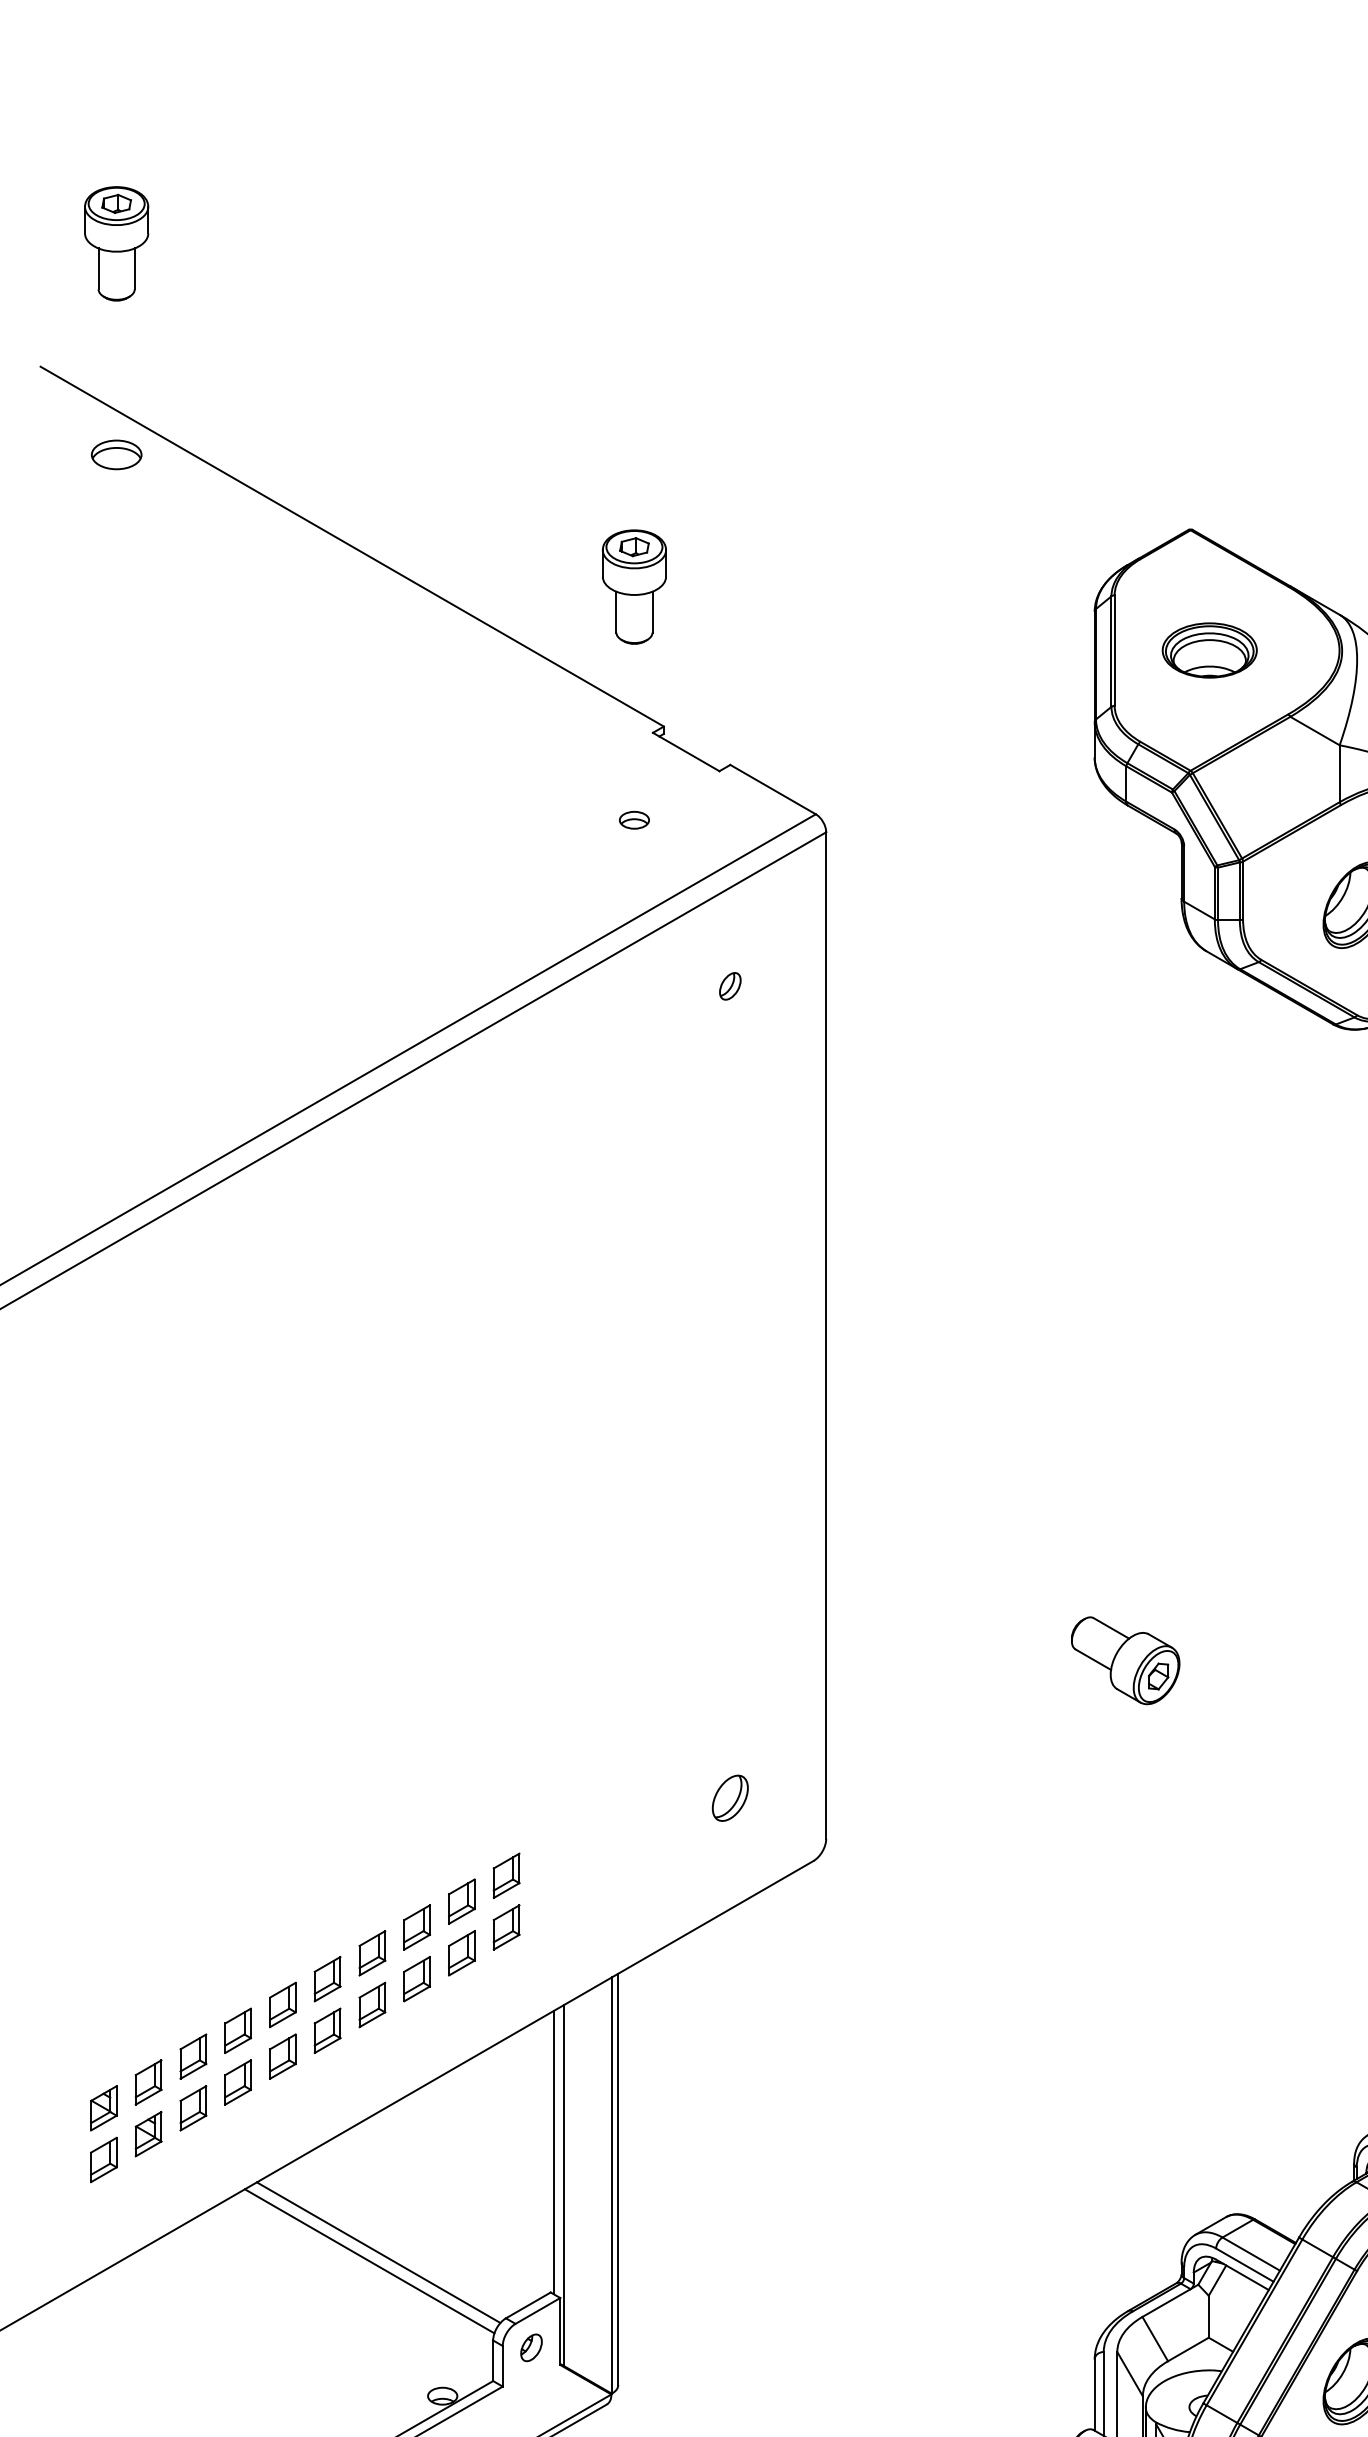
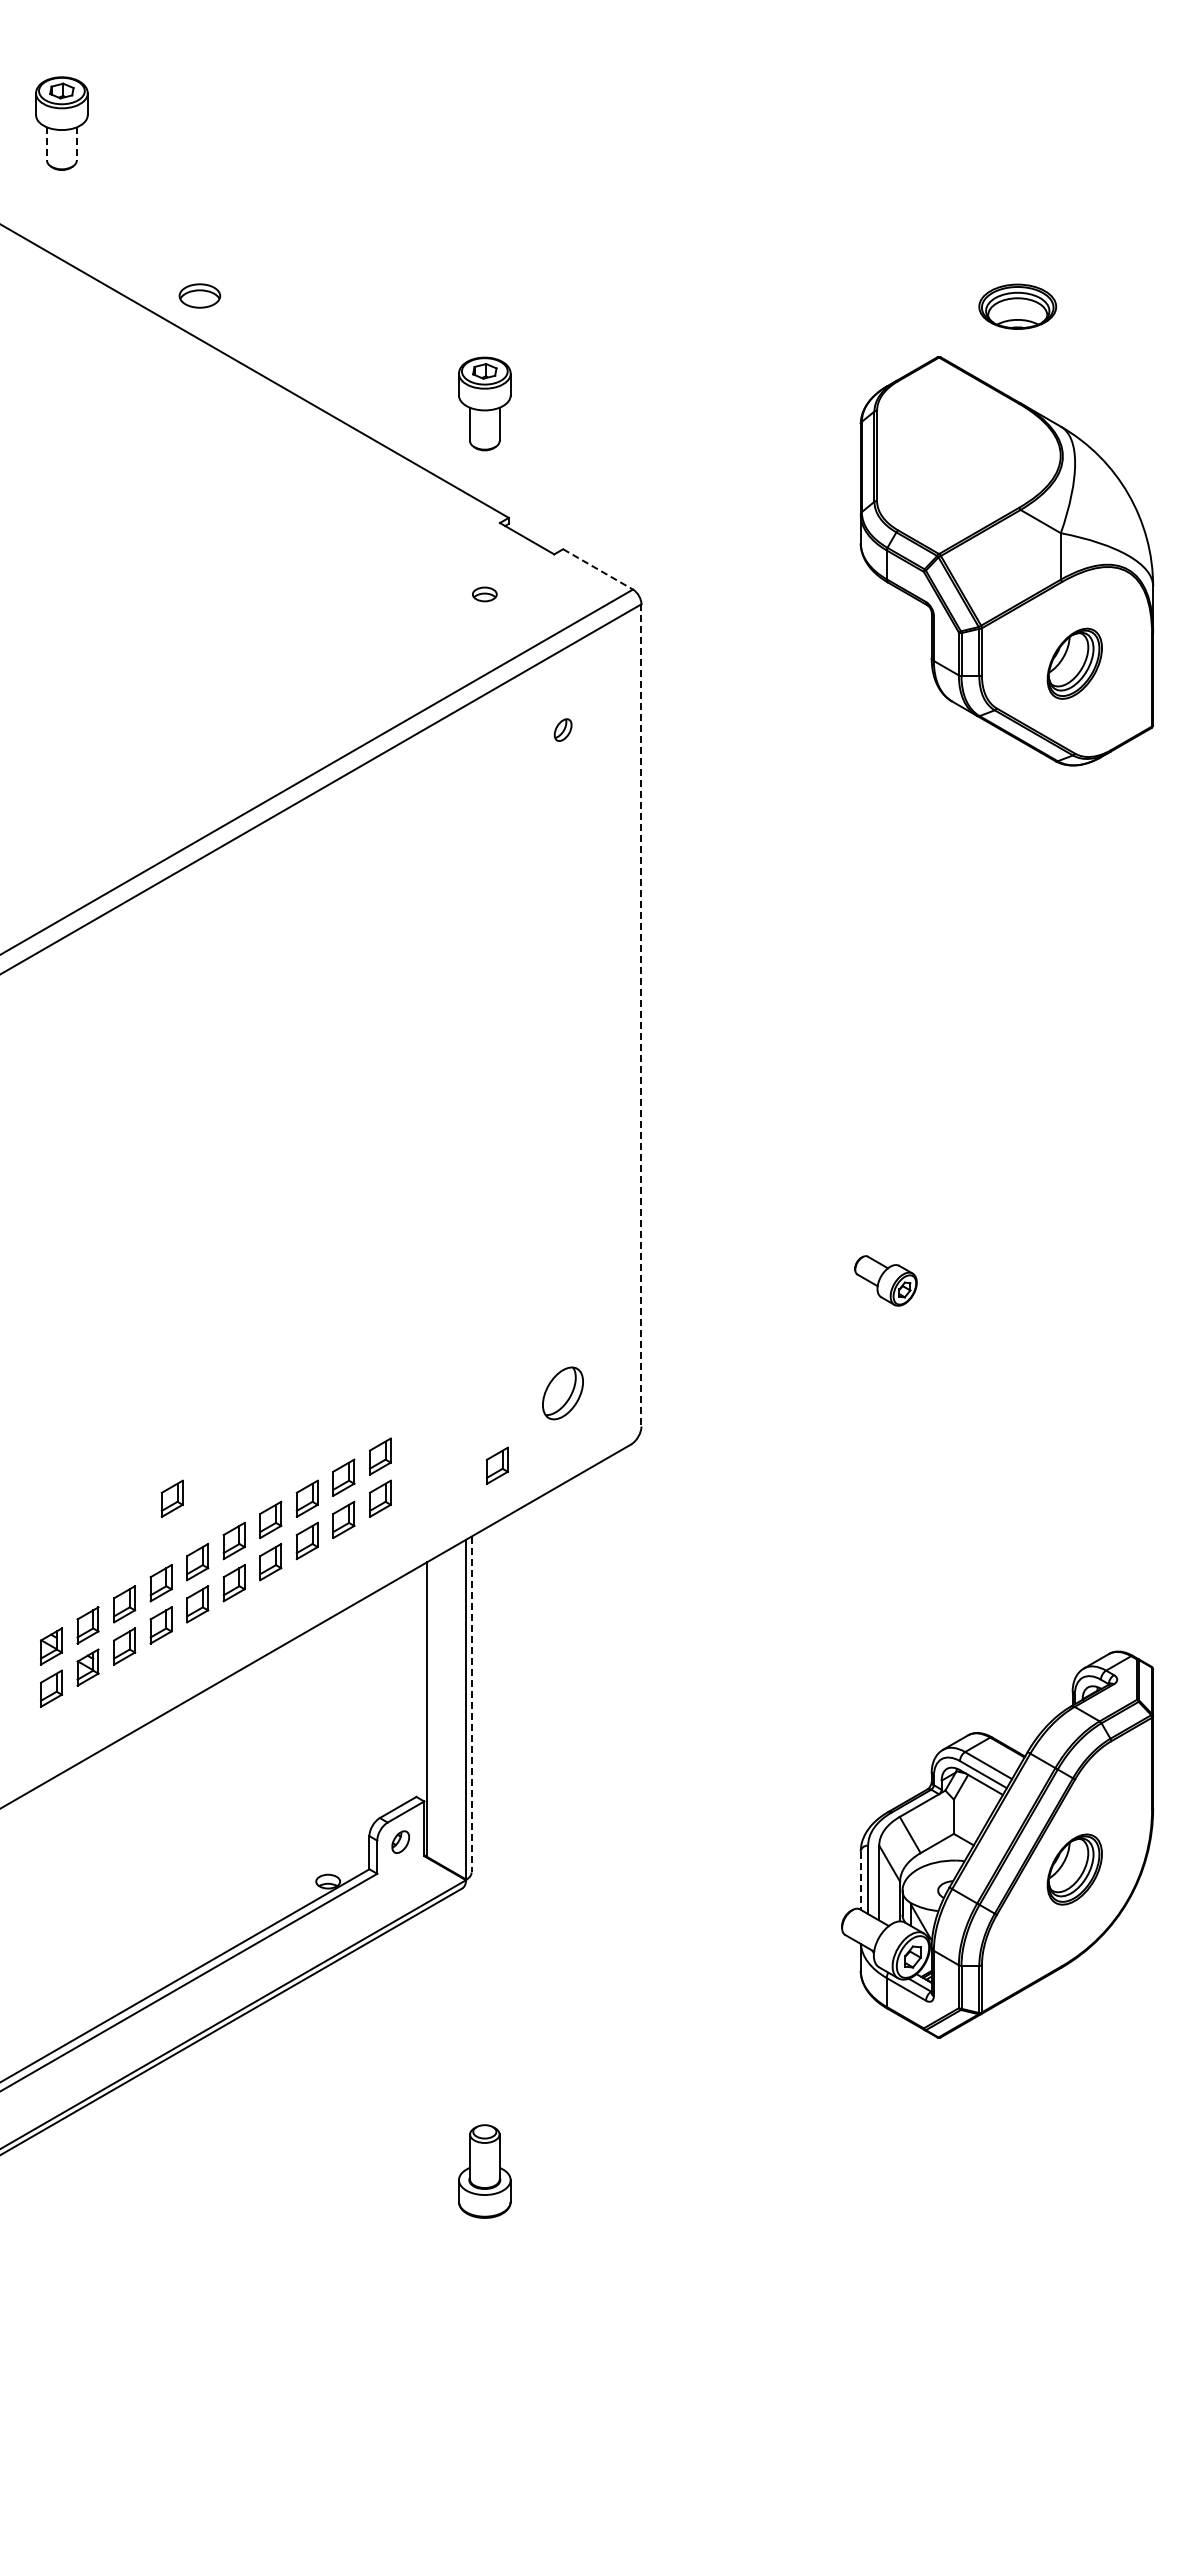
line: (99, 269) -> (47, 144), solid -> dashed
line: (134, 269) -> (76, 144), solid -> dashed
part: (116, 454) -> (199, 295), moved
part: (1209, 650) -> (1017, 306), moved
line: (773, 789) -> (598, 569), solid -> dashed
line: (826, 1335) -> (641, 1015), solid -> dashed
part: (1124, 1660) -> (885, 1280), size x0.7
part: (730, 1797) -> (563, 1392), size x1.4
part: (648, 1886) -> (496, 1465), added
part: (250, 1927) -> (171, 1498), added
line: (554, 2152) -> (419, 1682), removed
line: (618, 2179) -> (471, 1704), solid -> dashed
line: (378, 2252) -> (275, 1764), removed
line: (369, 2261) -> (268, 1771), removed
line: (1094, 2396) -> (860, 1881), solid -> dashed

